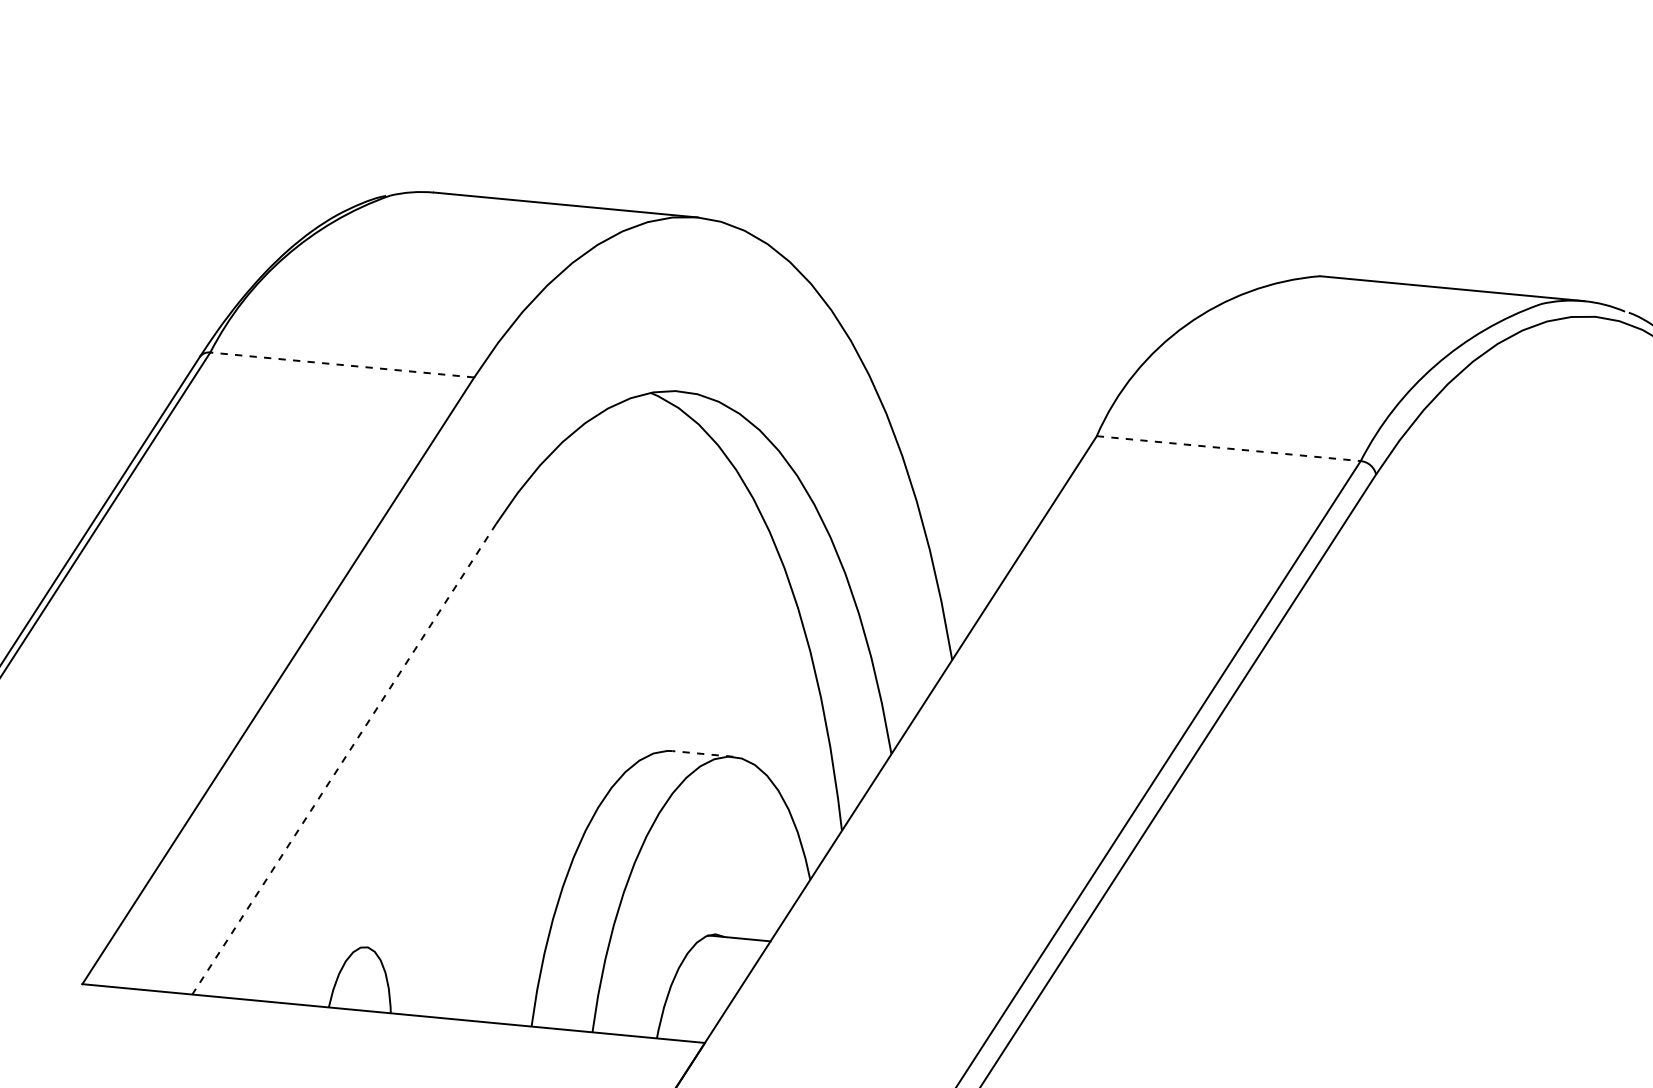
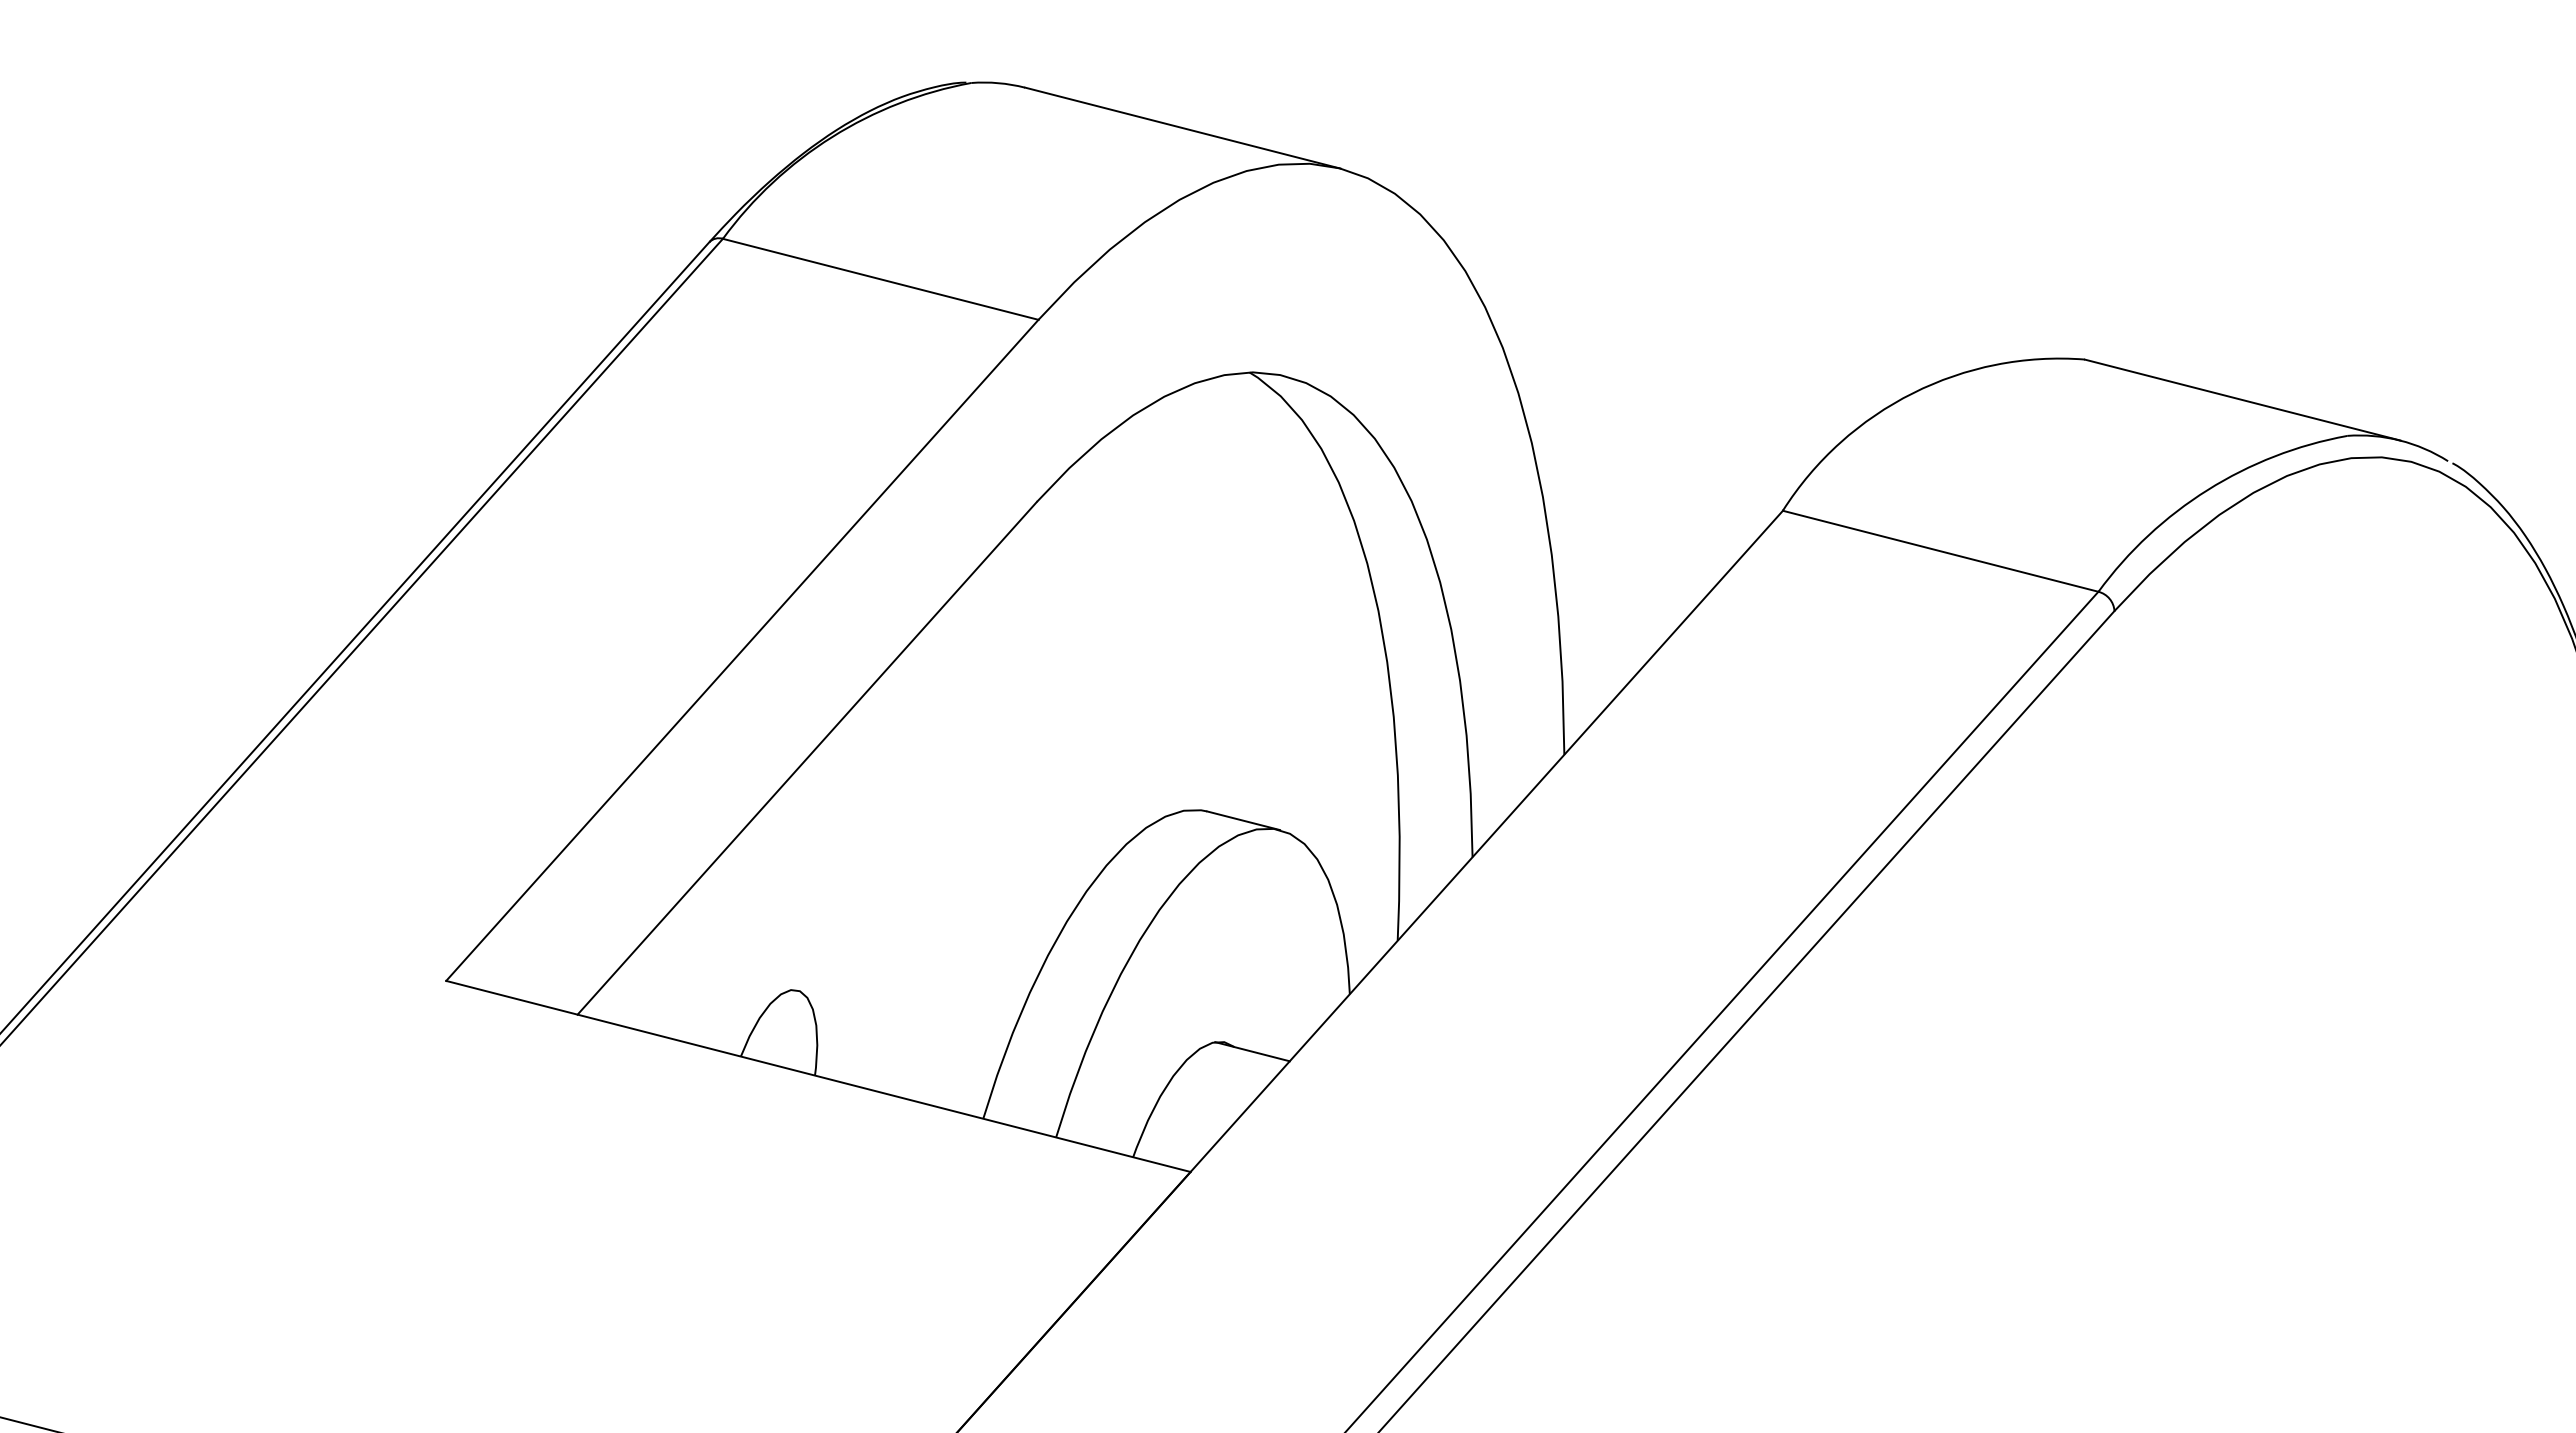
line: (342, 365) -> (880, 279), dashed -> solid
line: (1228, 448) -> (1940, 551), dashed -> solid
line: (702, 753) -> (1243, 820), dashed -> solid
line: (343, 759) -> (806, 758), dashed -> solid

